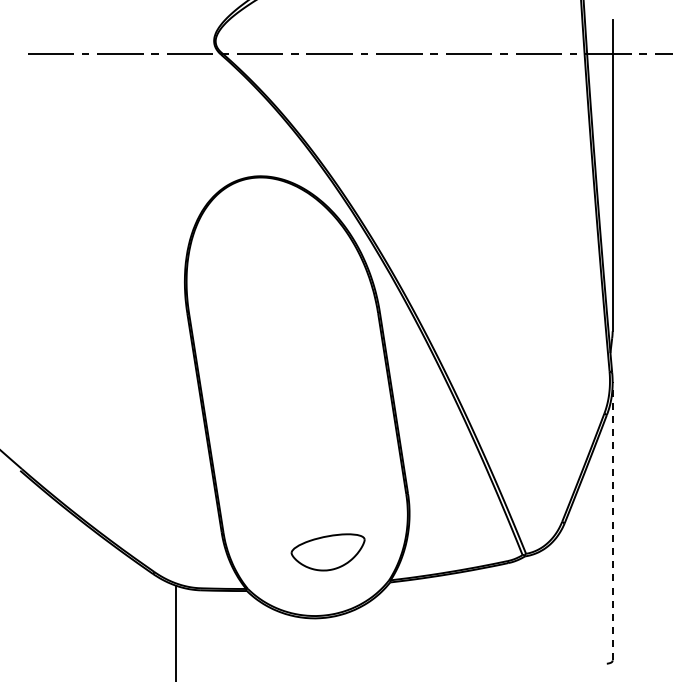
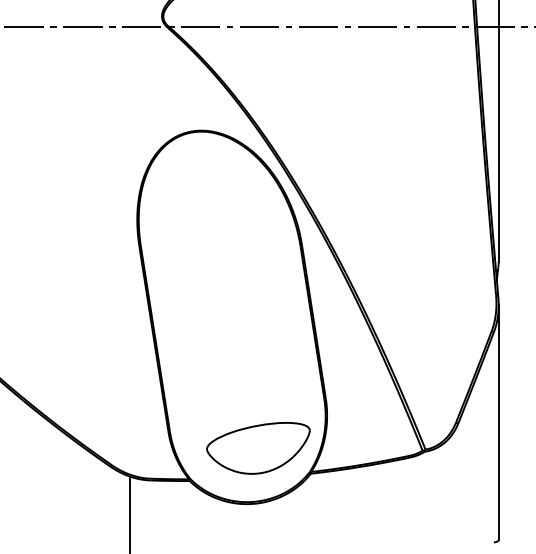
line: (612, 520) -> (498, 421), dashed -> solid
part: (327, 552) -> (257, 448), size x1.67

